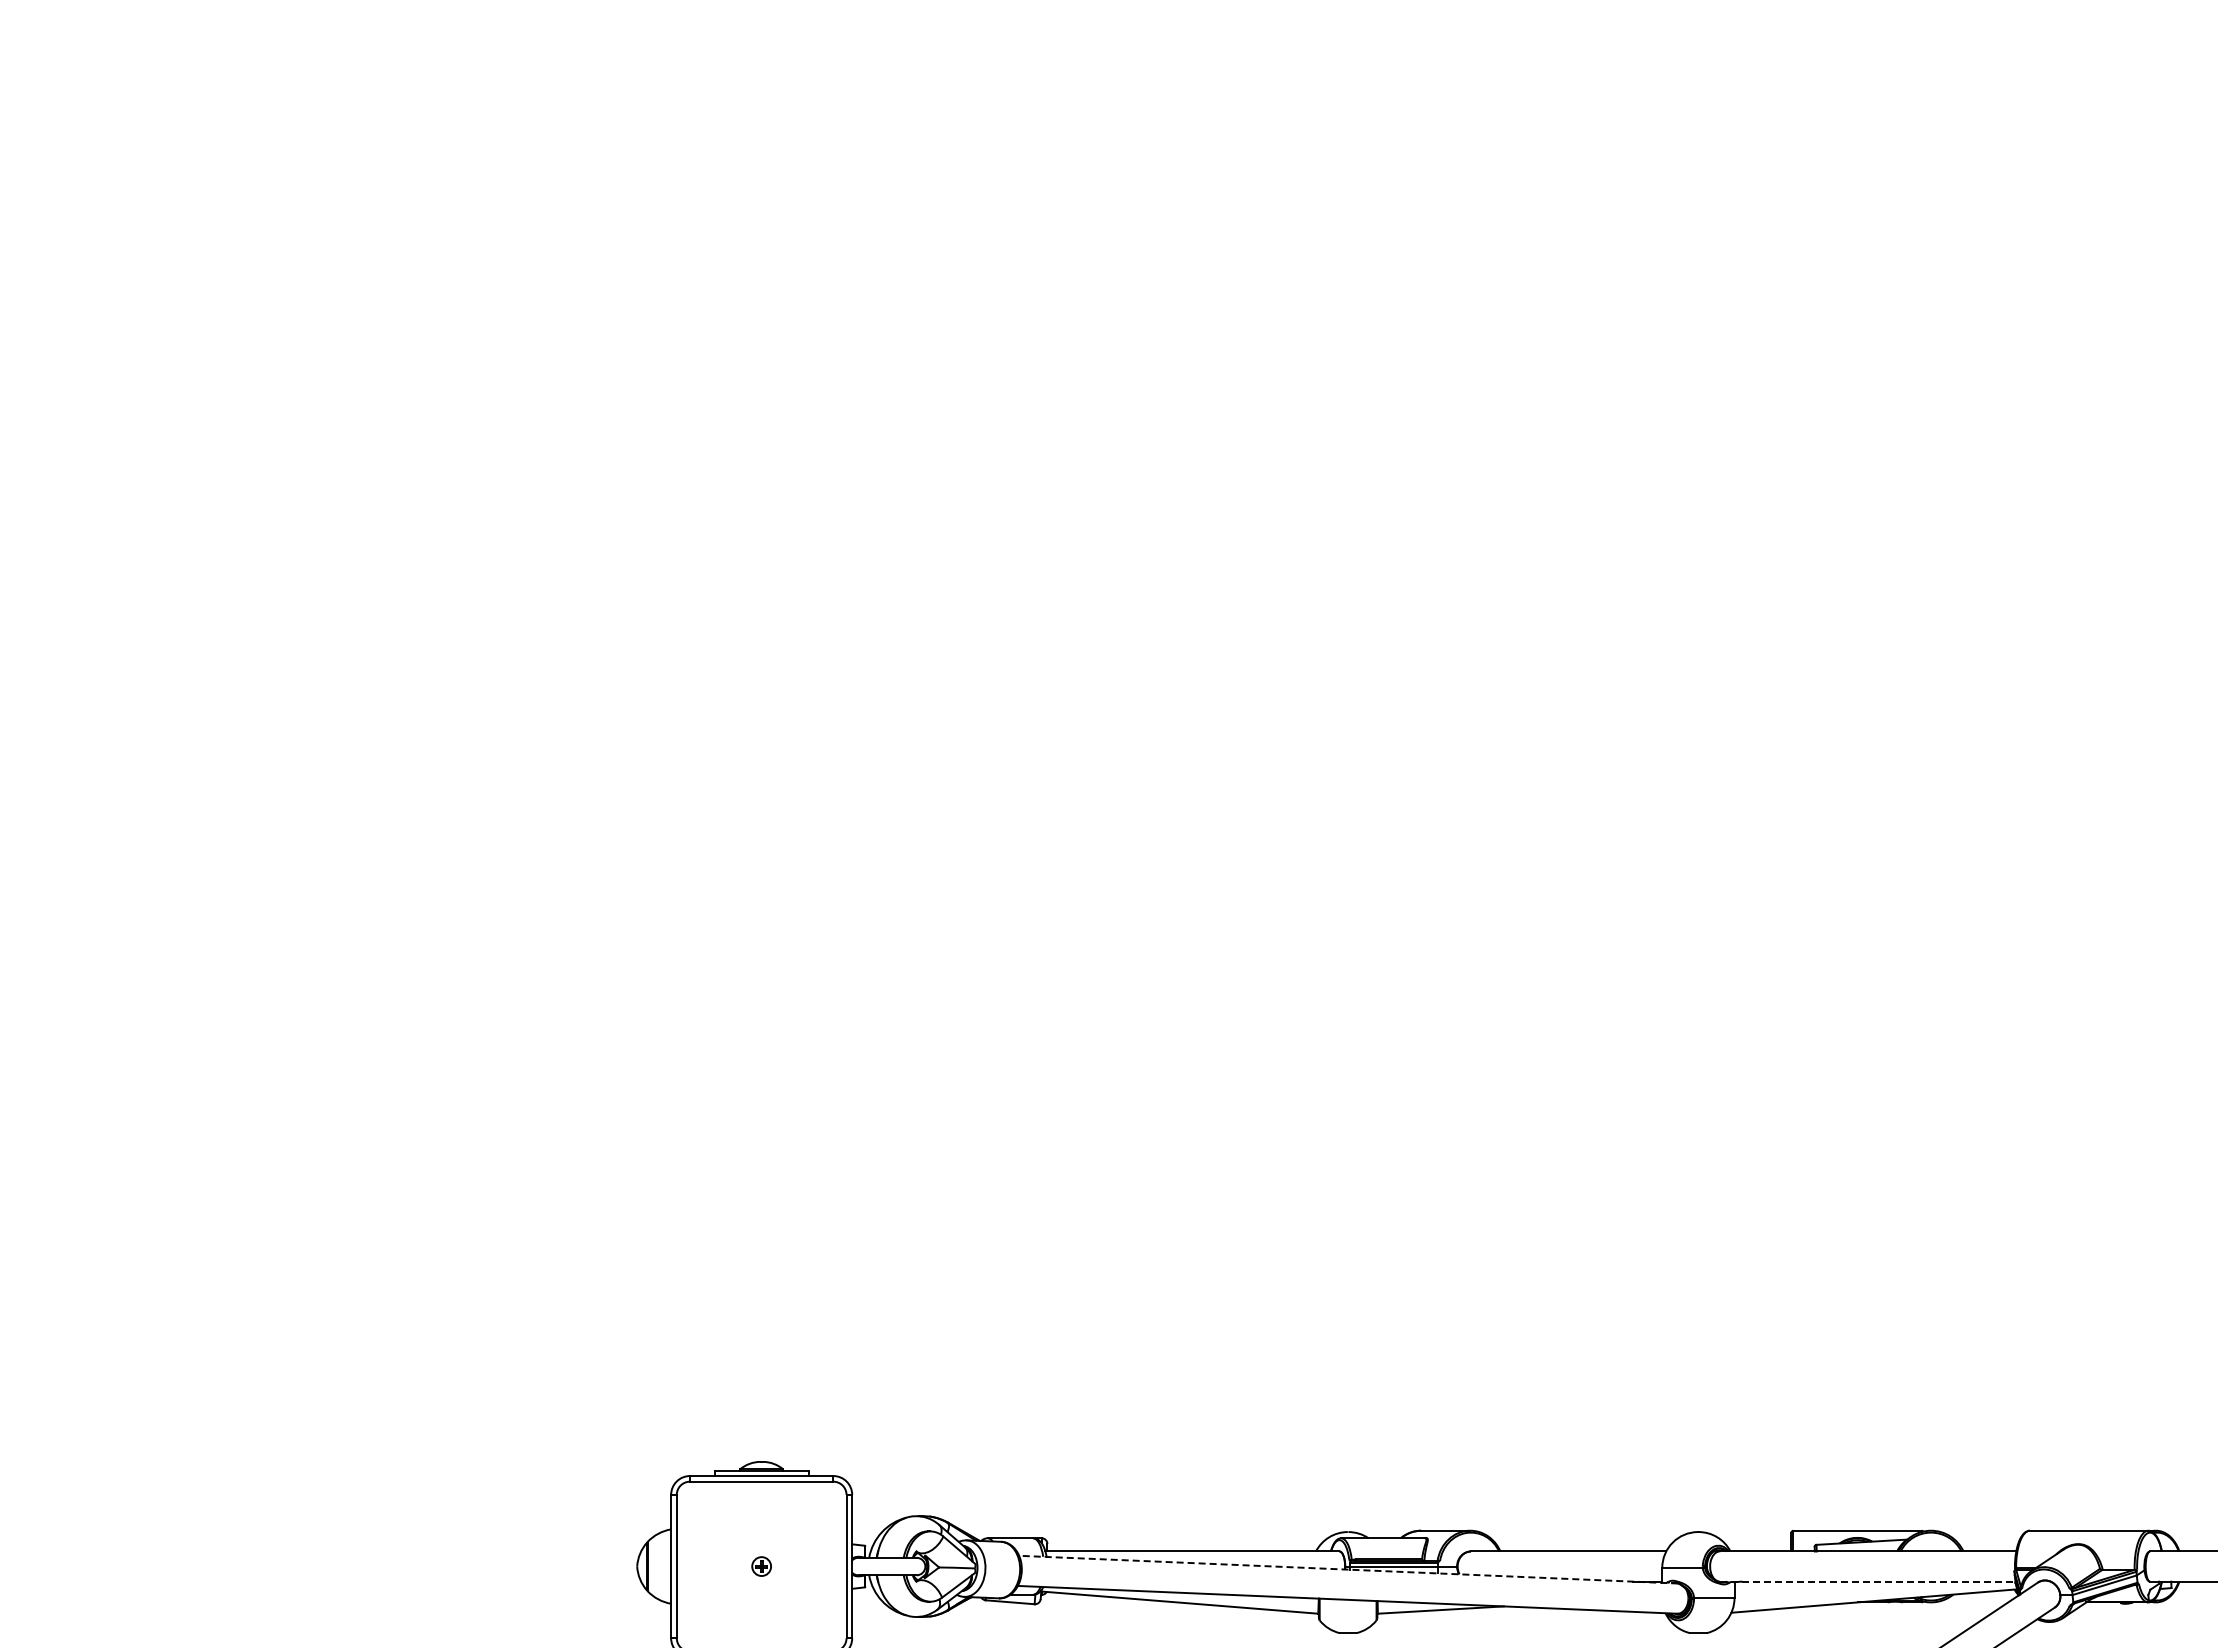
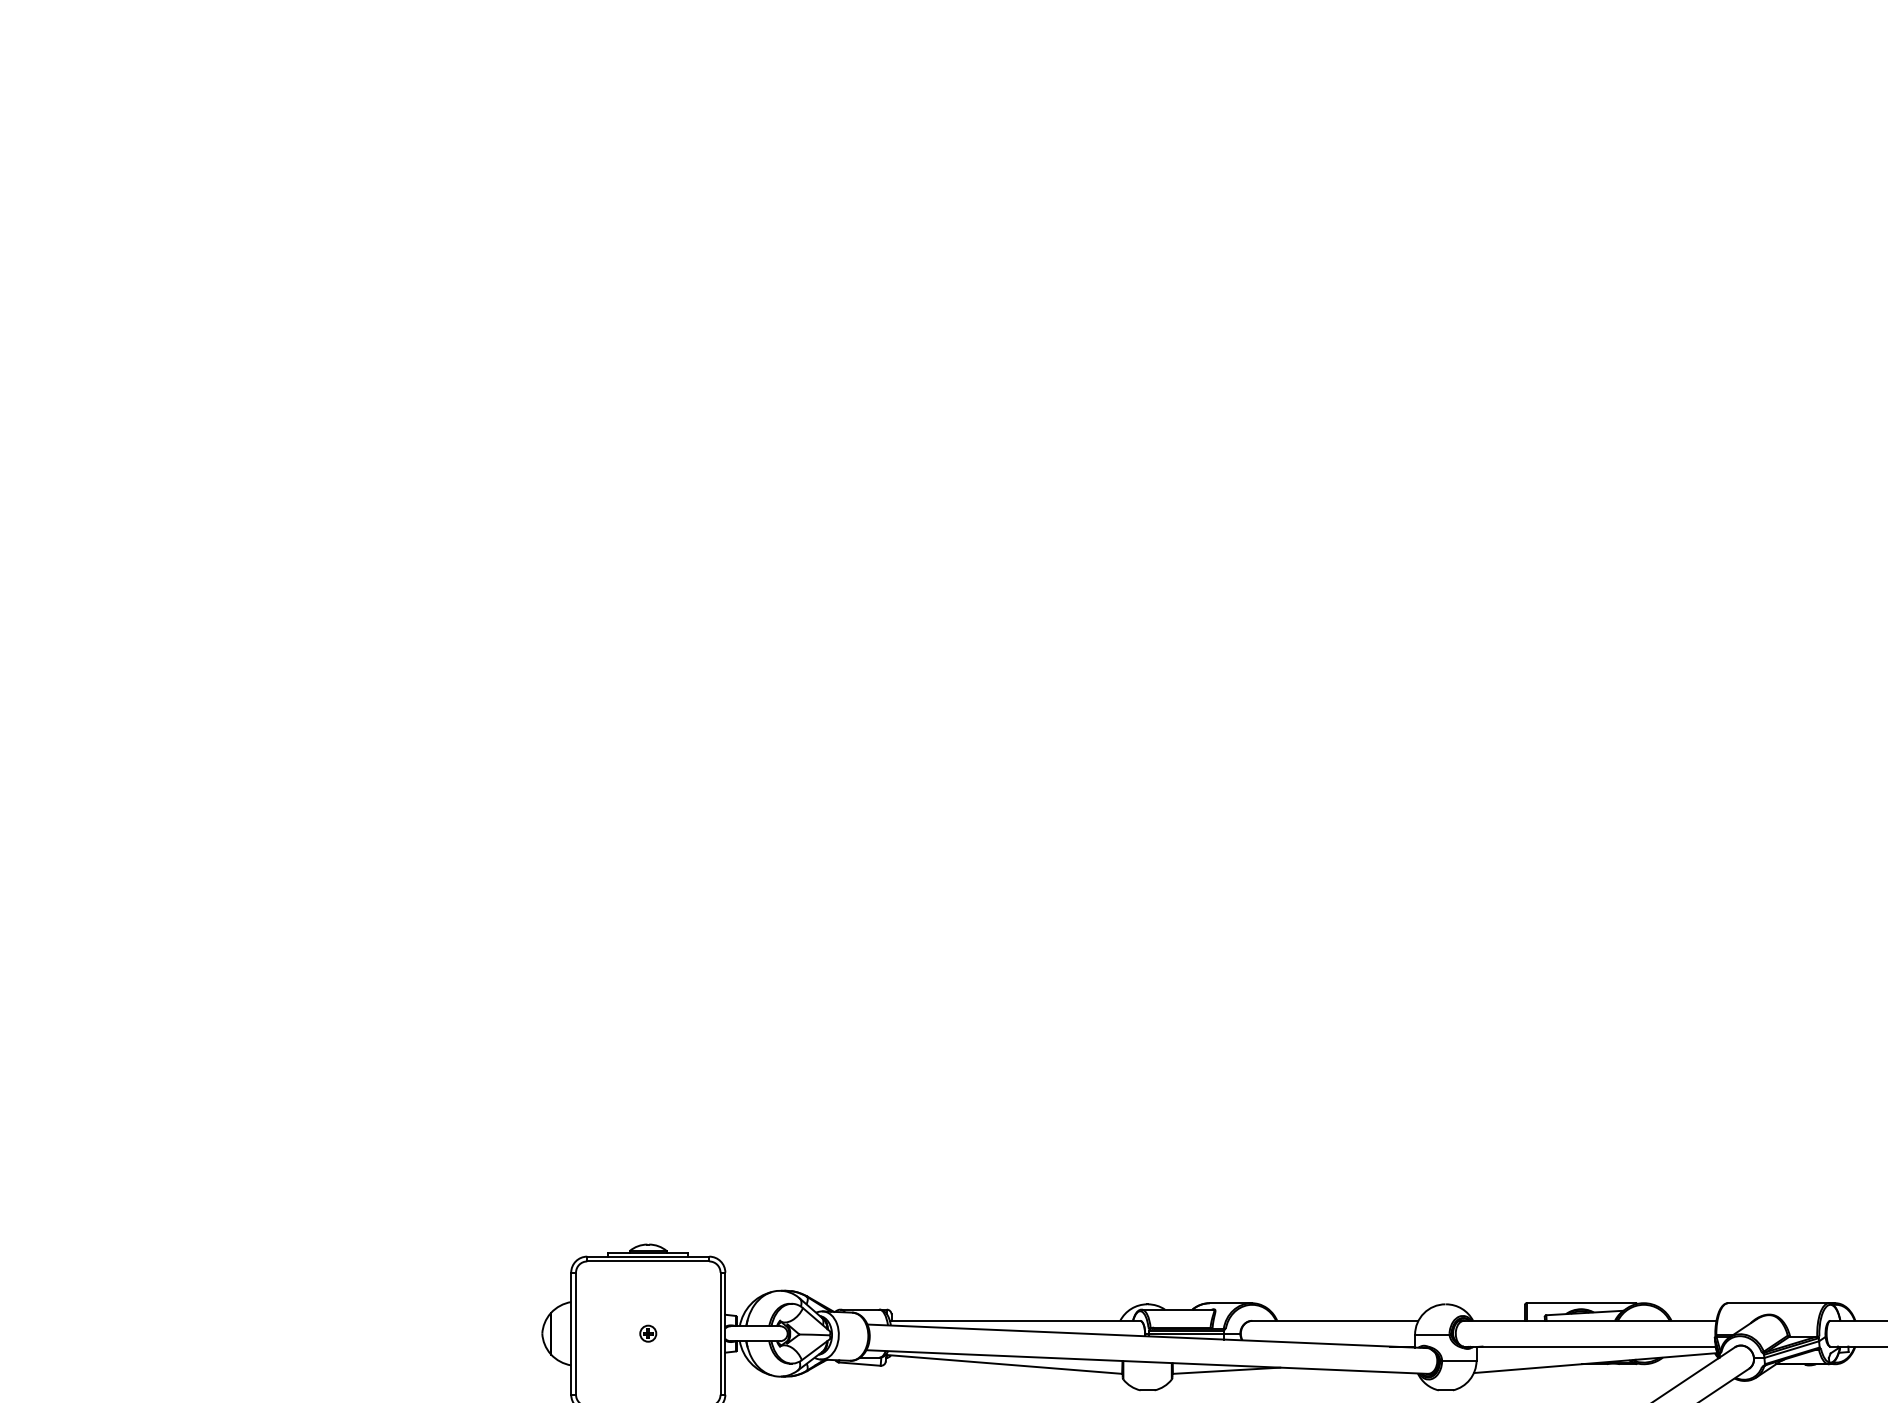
line: (1348, 1569) -> (1147, 1336), dashed -> solid
line: (1867, 1581) -> (1589, 1346), dashed -> solid

